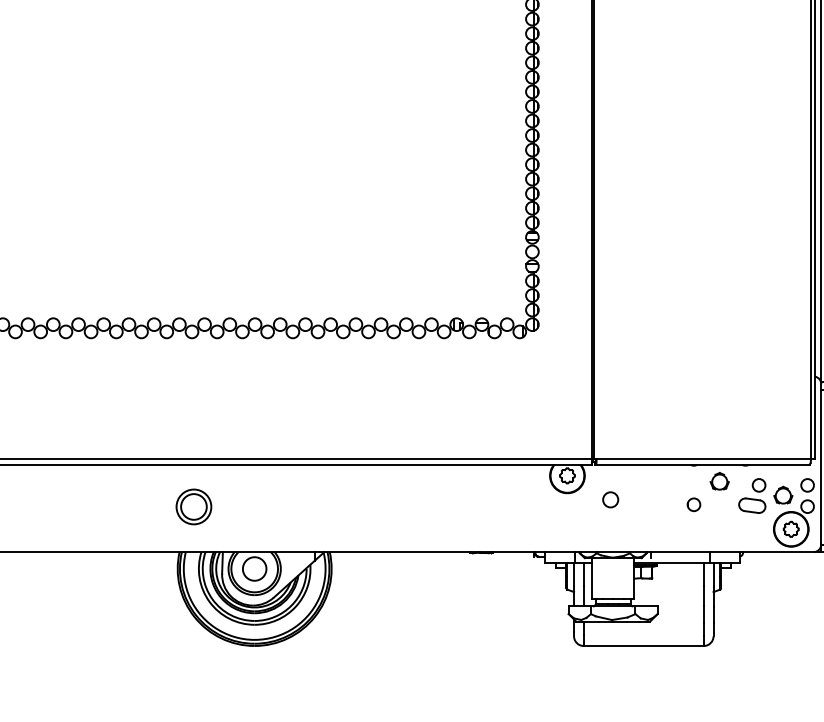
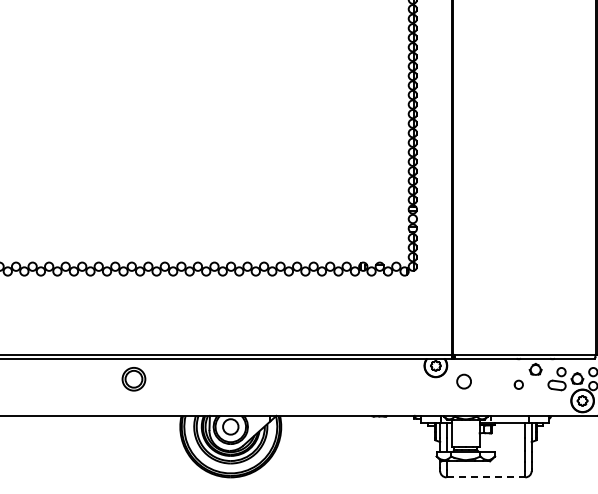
circle: (611, 499) -> (464, 381), size x1.4
part: (193, 507) -> (133, 379), moved
line: (644, 646) -> (486, 477), solid -> dashed

